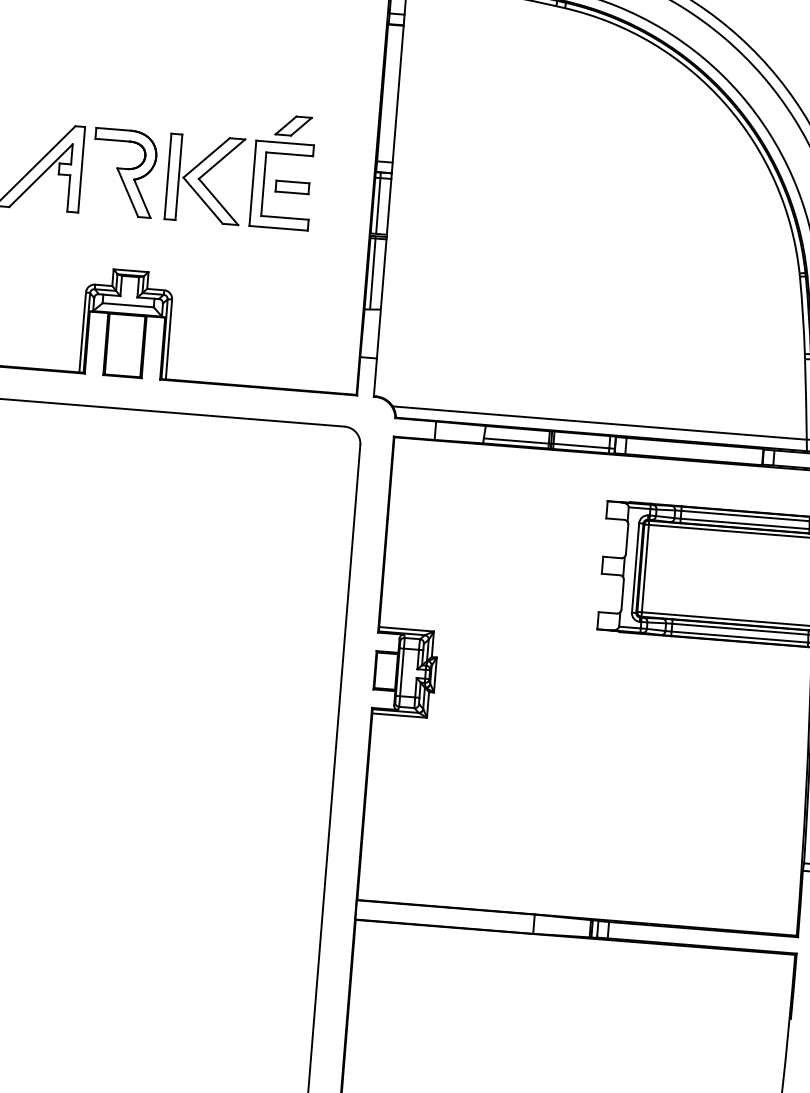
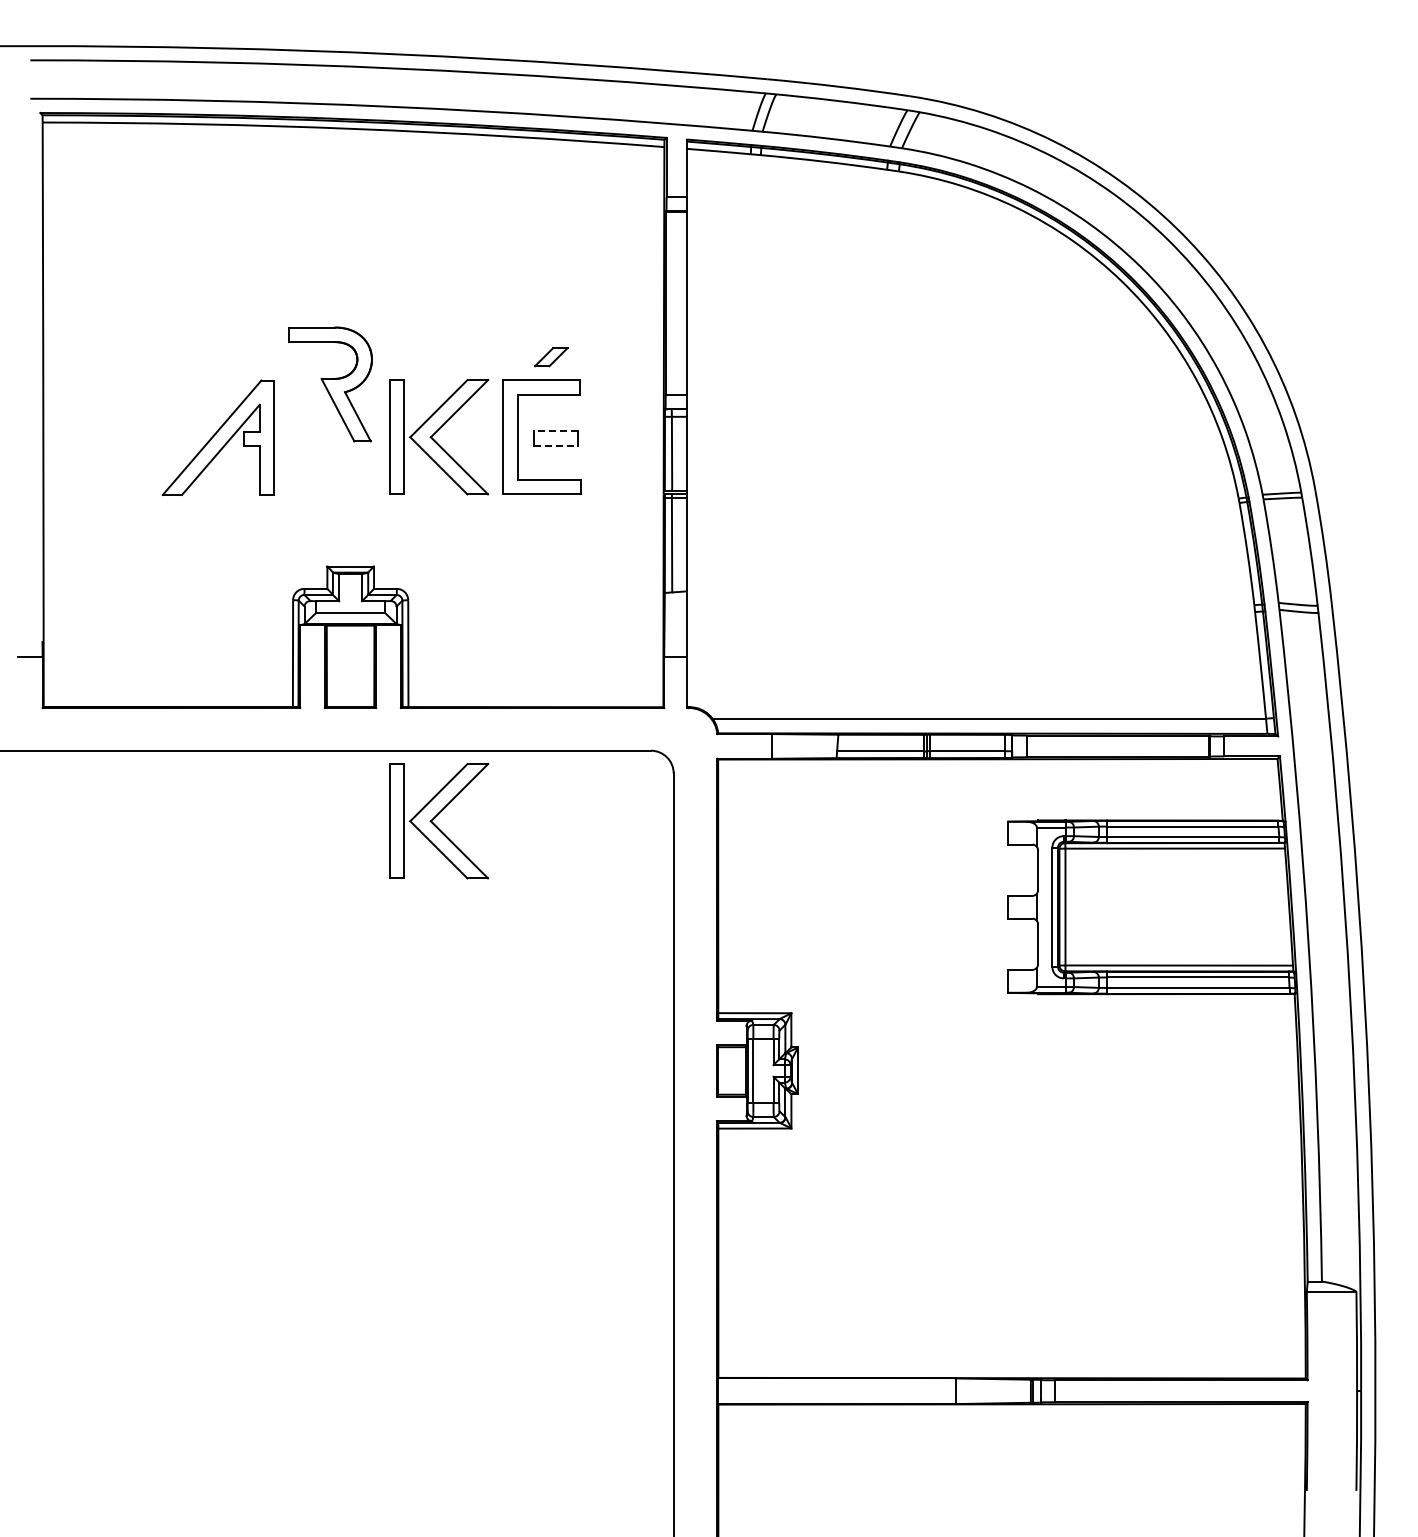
part: (293, 126) -> (551, 357), size x0.7
part: (123, 173) -> (330, 384), moved
line: (292, 182) -> (555, 431), solid -> dashed
line: (292, 192) -> (556, 445), solid -> dashed
part: (182, 466) -> (439, 820), added

